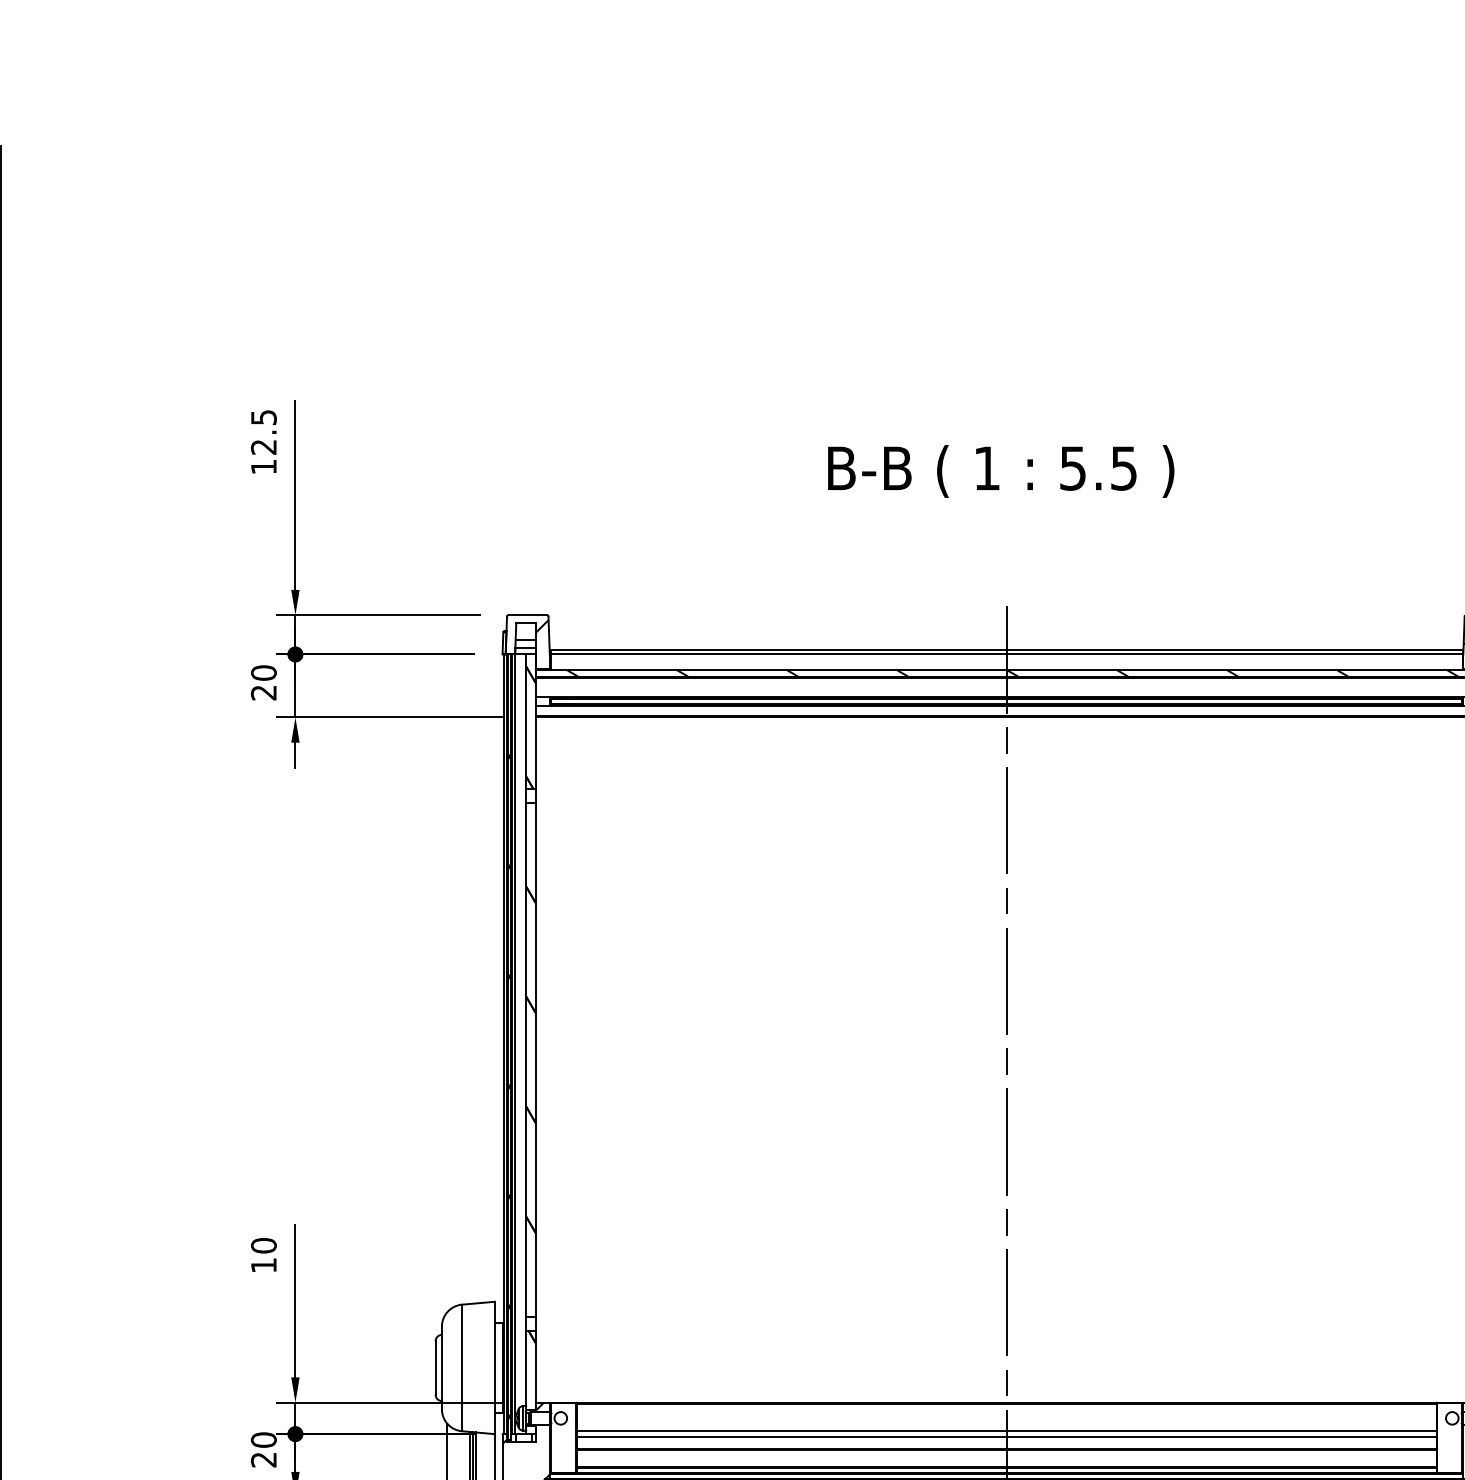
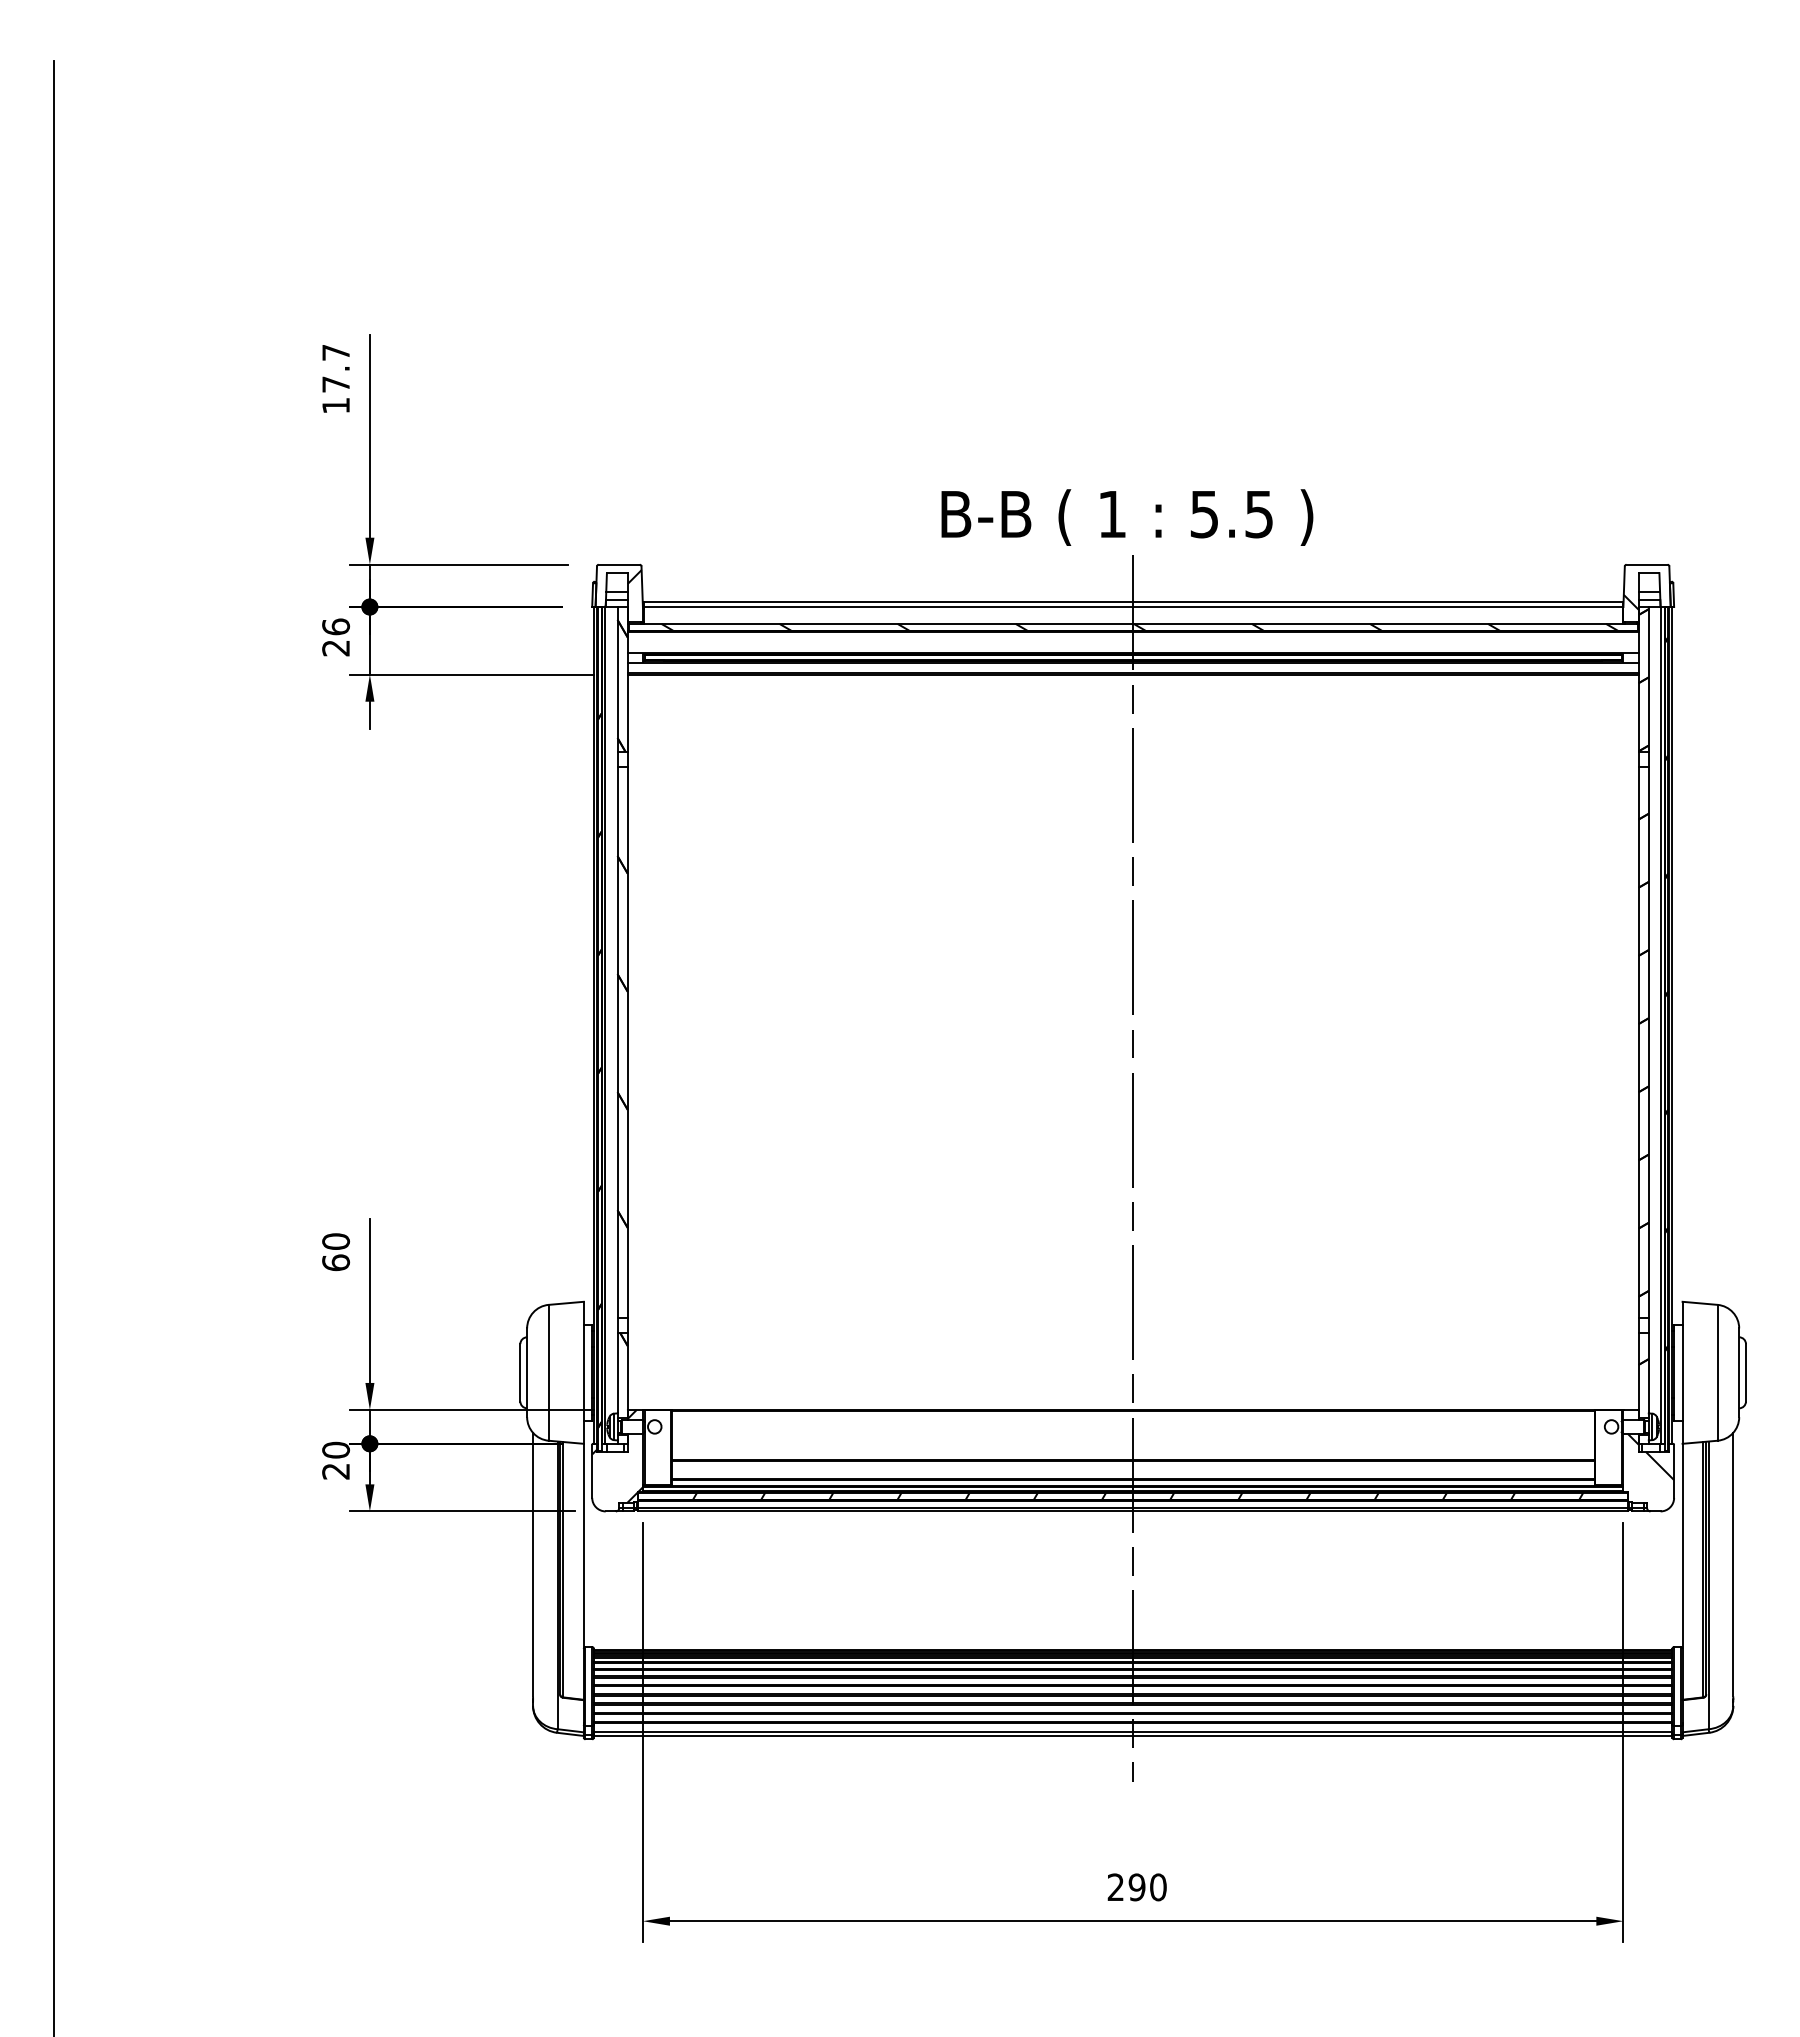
text: (264, 432) -> (336, 368), 12.5 -> 17.7
text: (1001, 471) -> (1127, 517), moved
text: (263, 672) -> (335, 626), 20 -> 26
text: (264, 1265) -> (336, 1262), 10 -> 60
line: (1005, 1431) -> (1132, 1440), removed
line: (1005, 1437) -> (1132, 1447), removed

